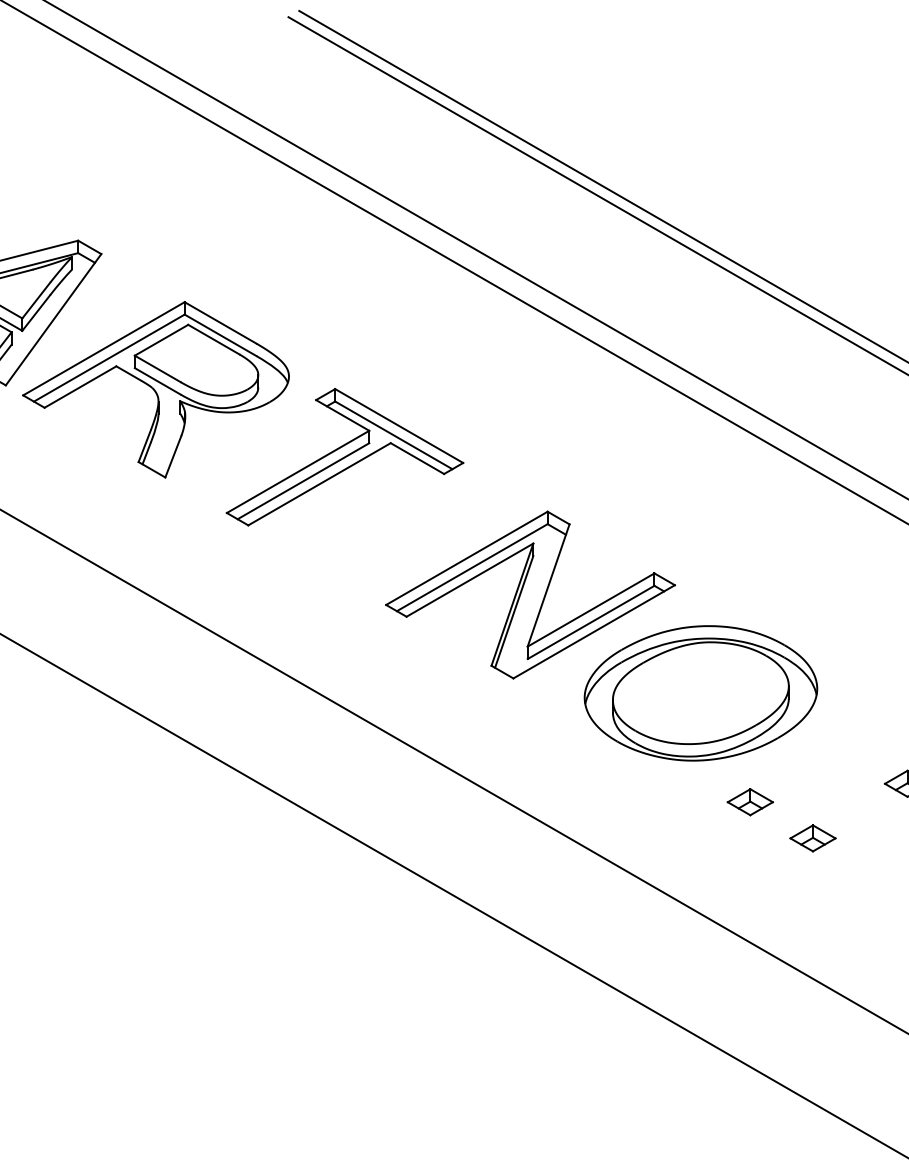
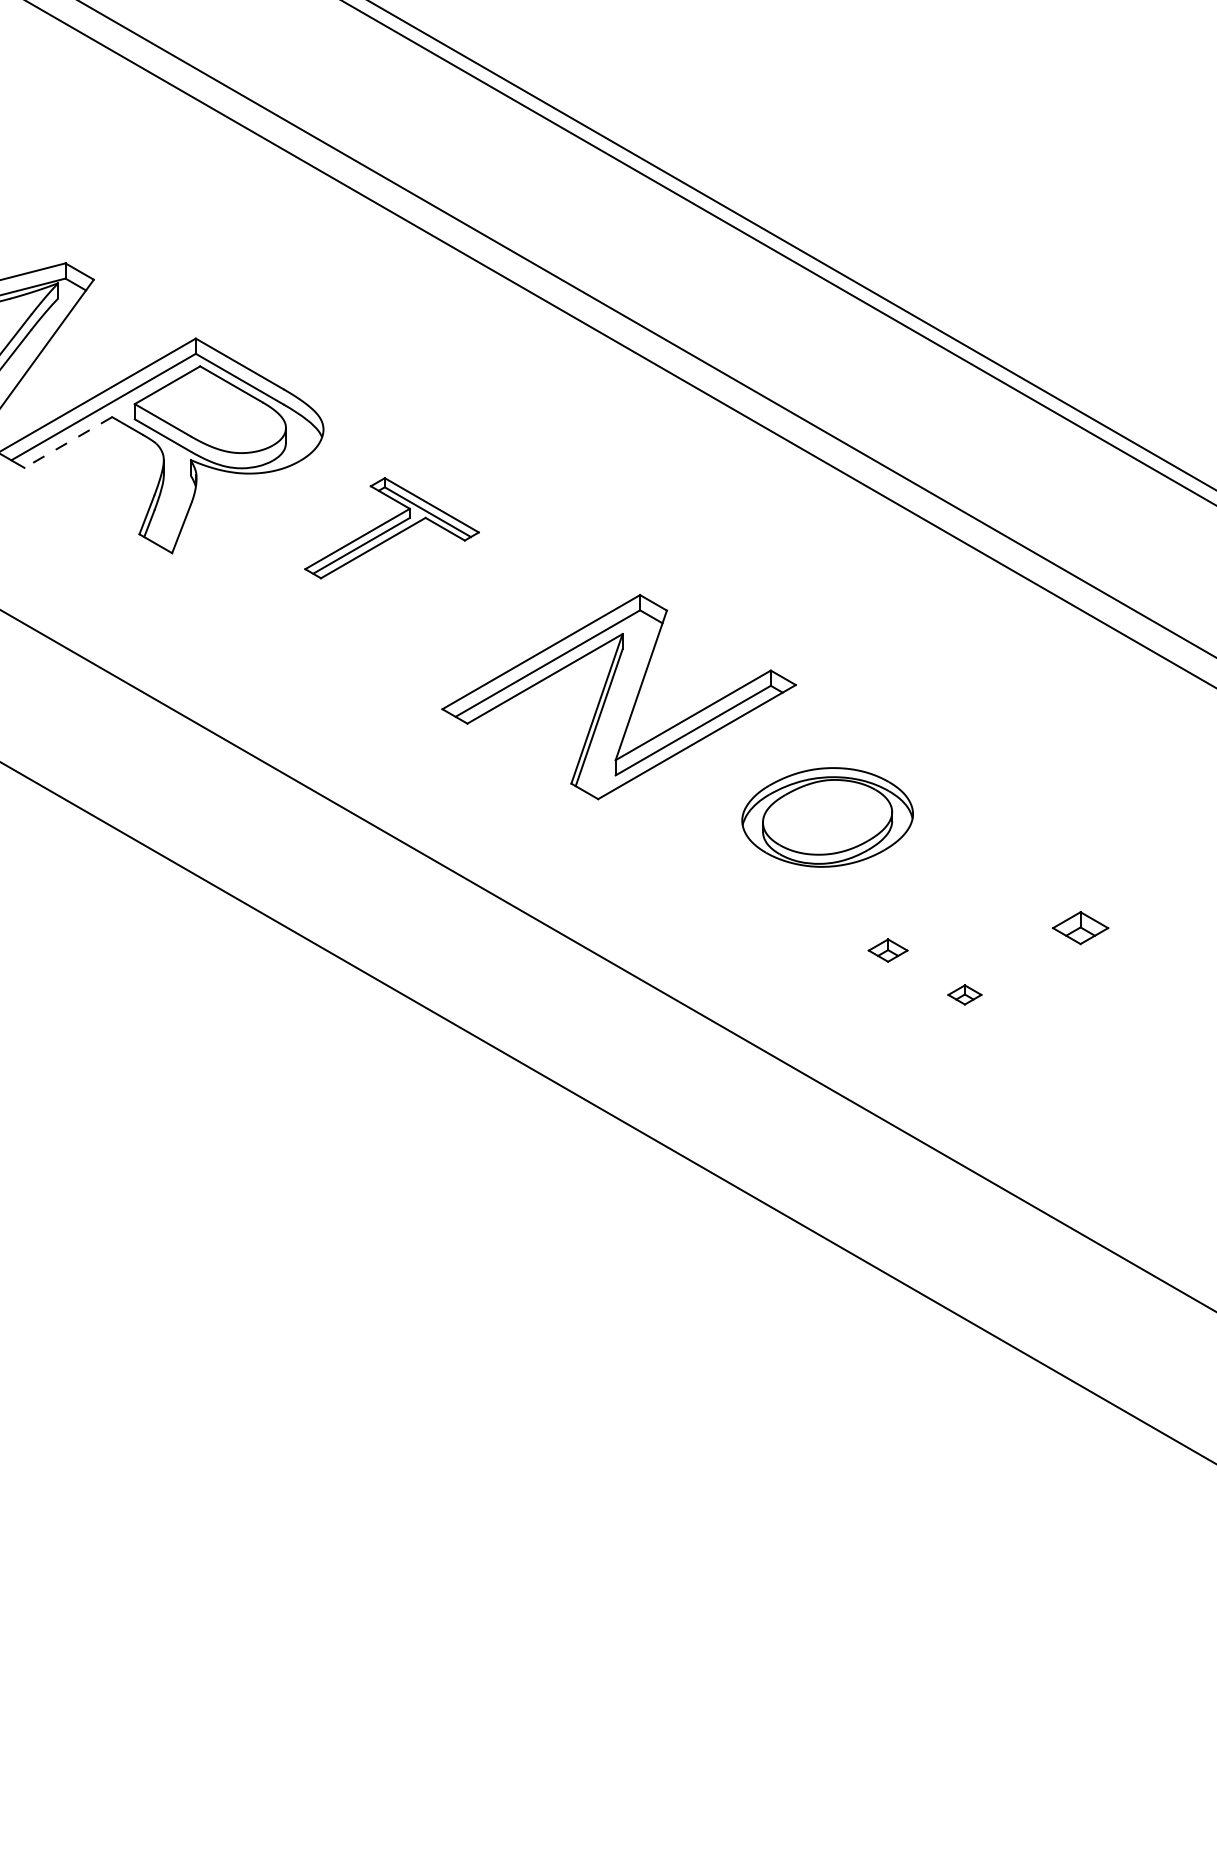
line: (80, 387) -> (68, 442), solid -> dashed
part: (344, 456) -> (391, 527), size x0.6
part: (700, 693) -> (827, 817), size x0.6
part: (749, 802) -> (887, 950), size x0.7
part: (812, 838) -> (964, 994), size x0.6

